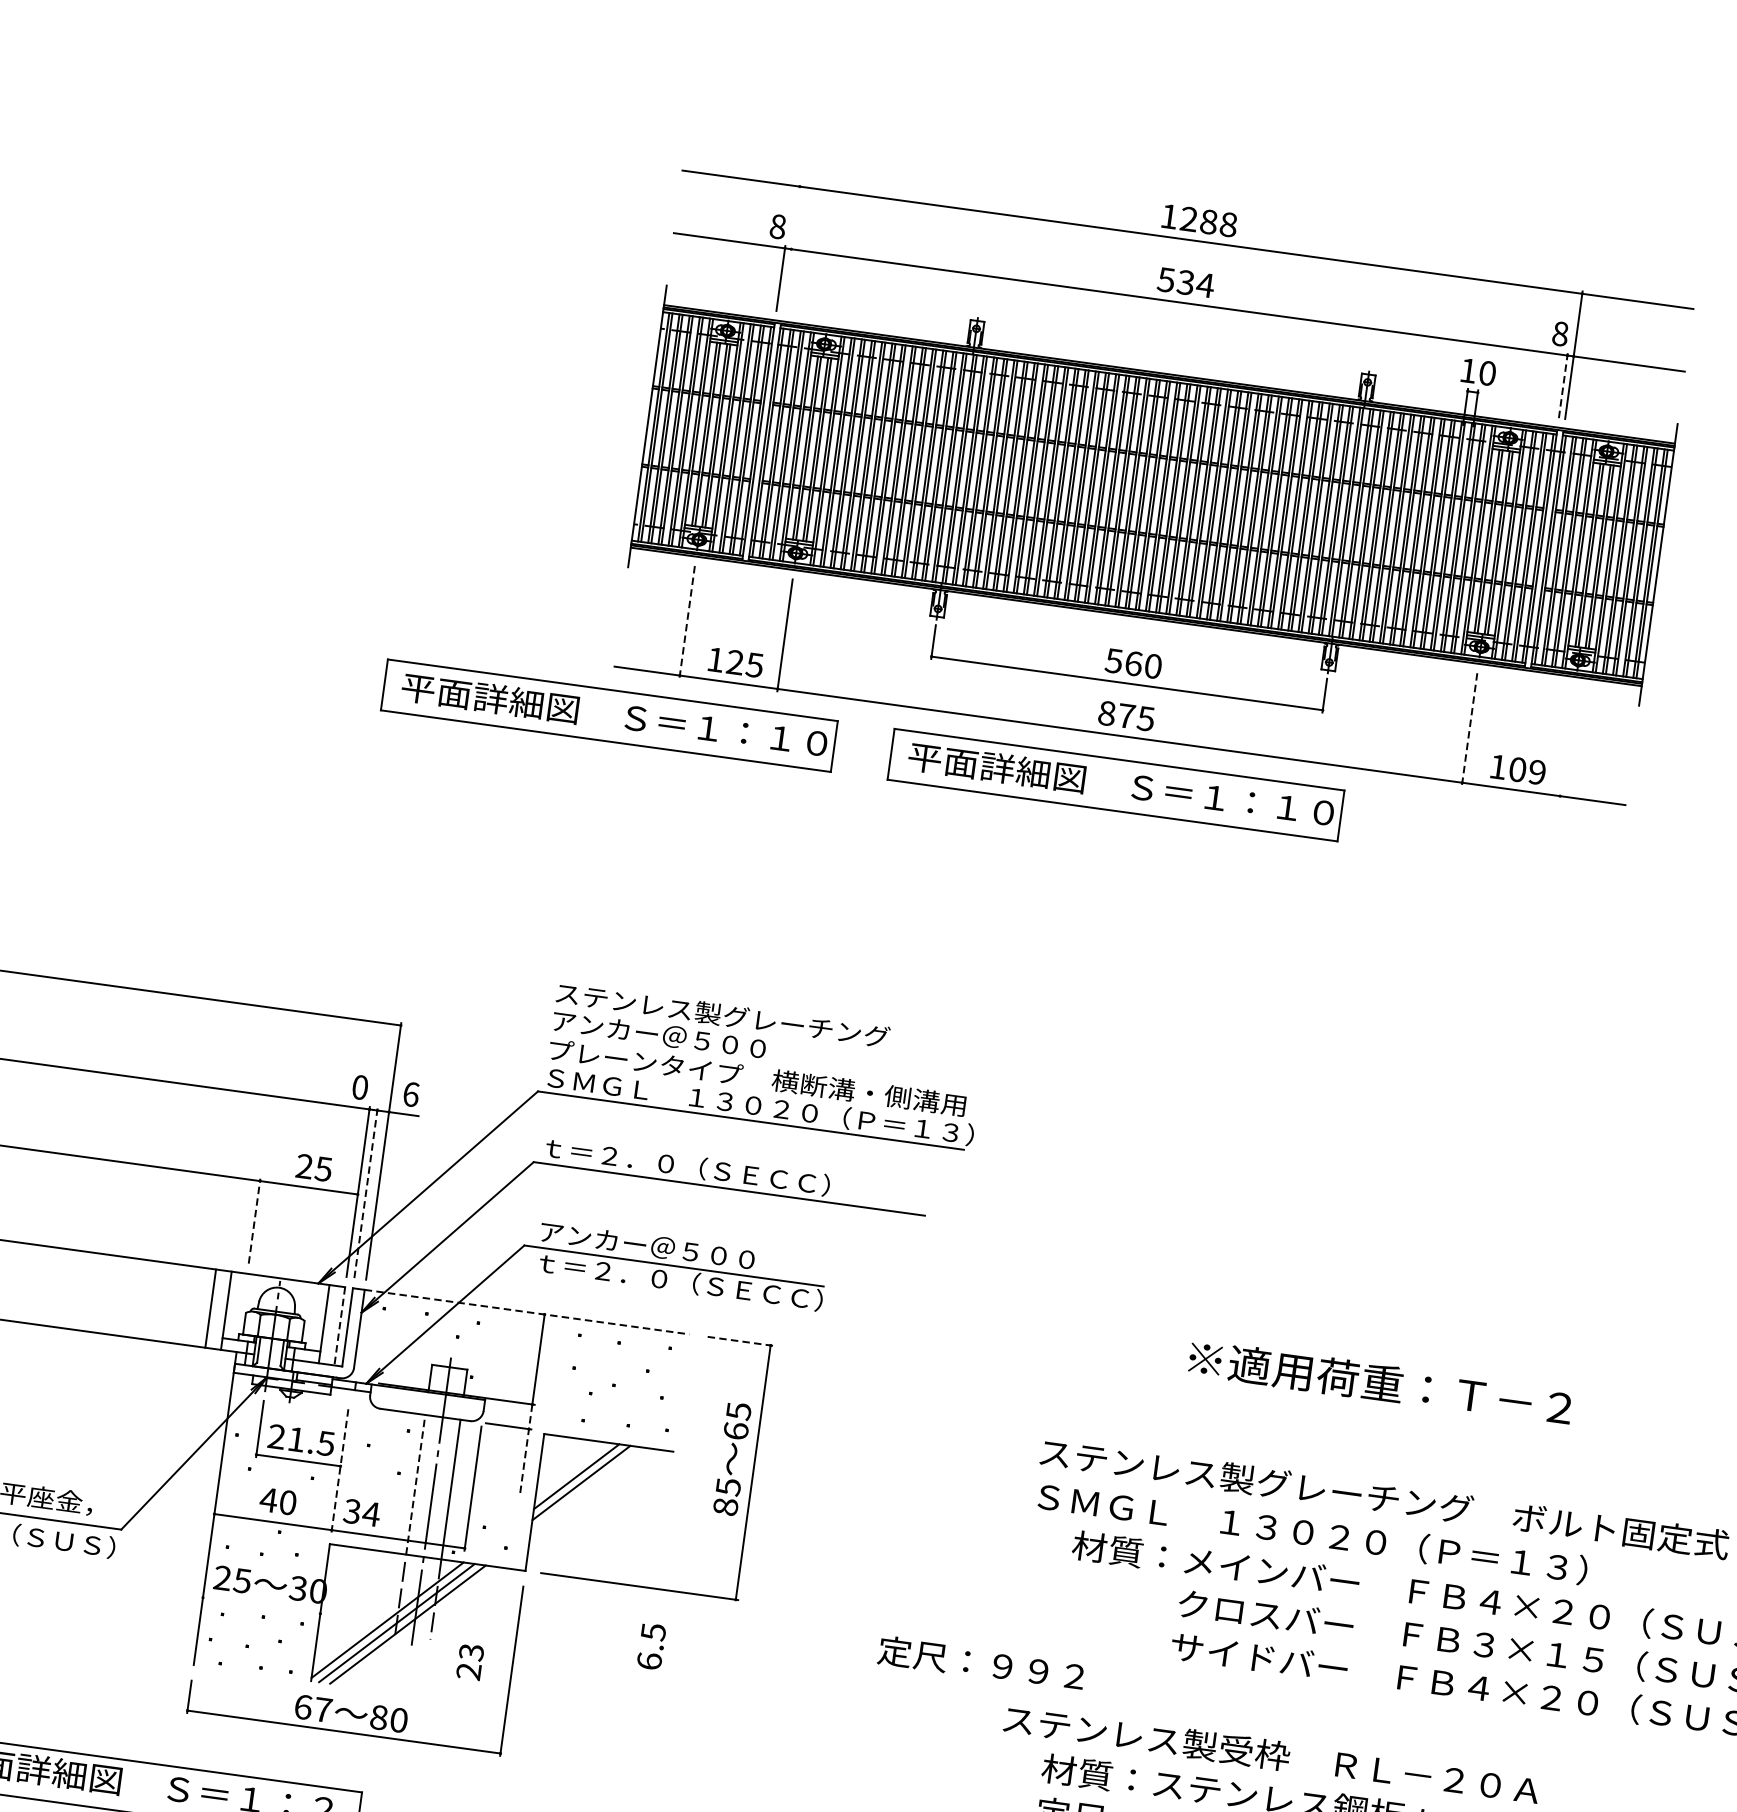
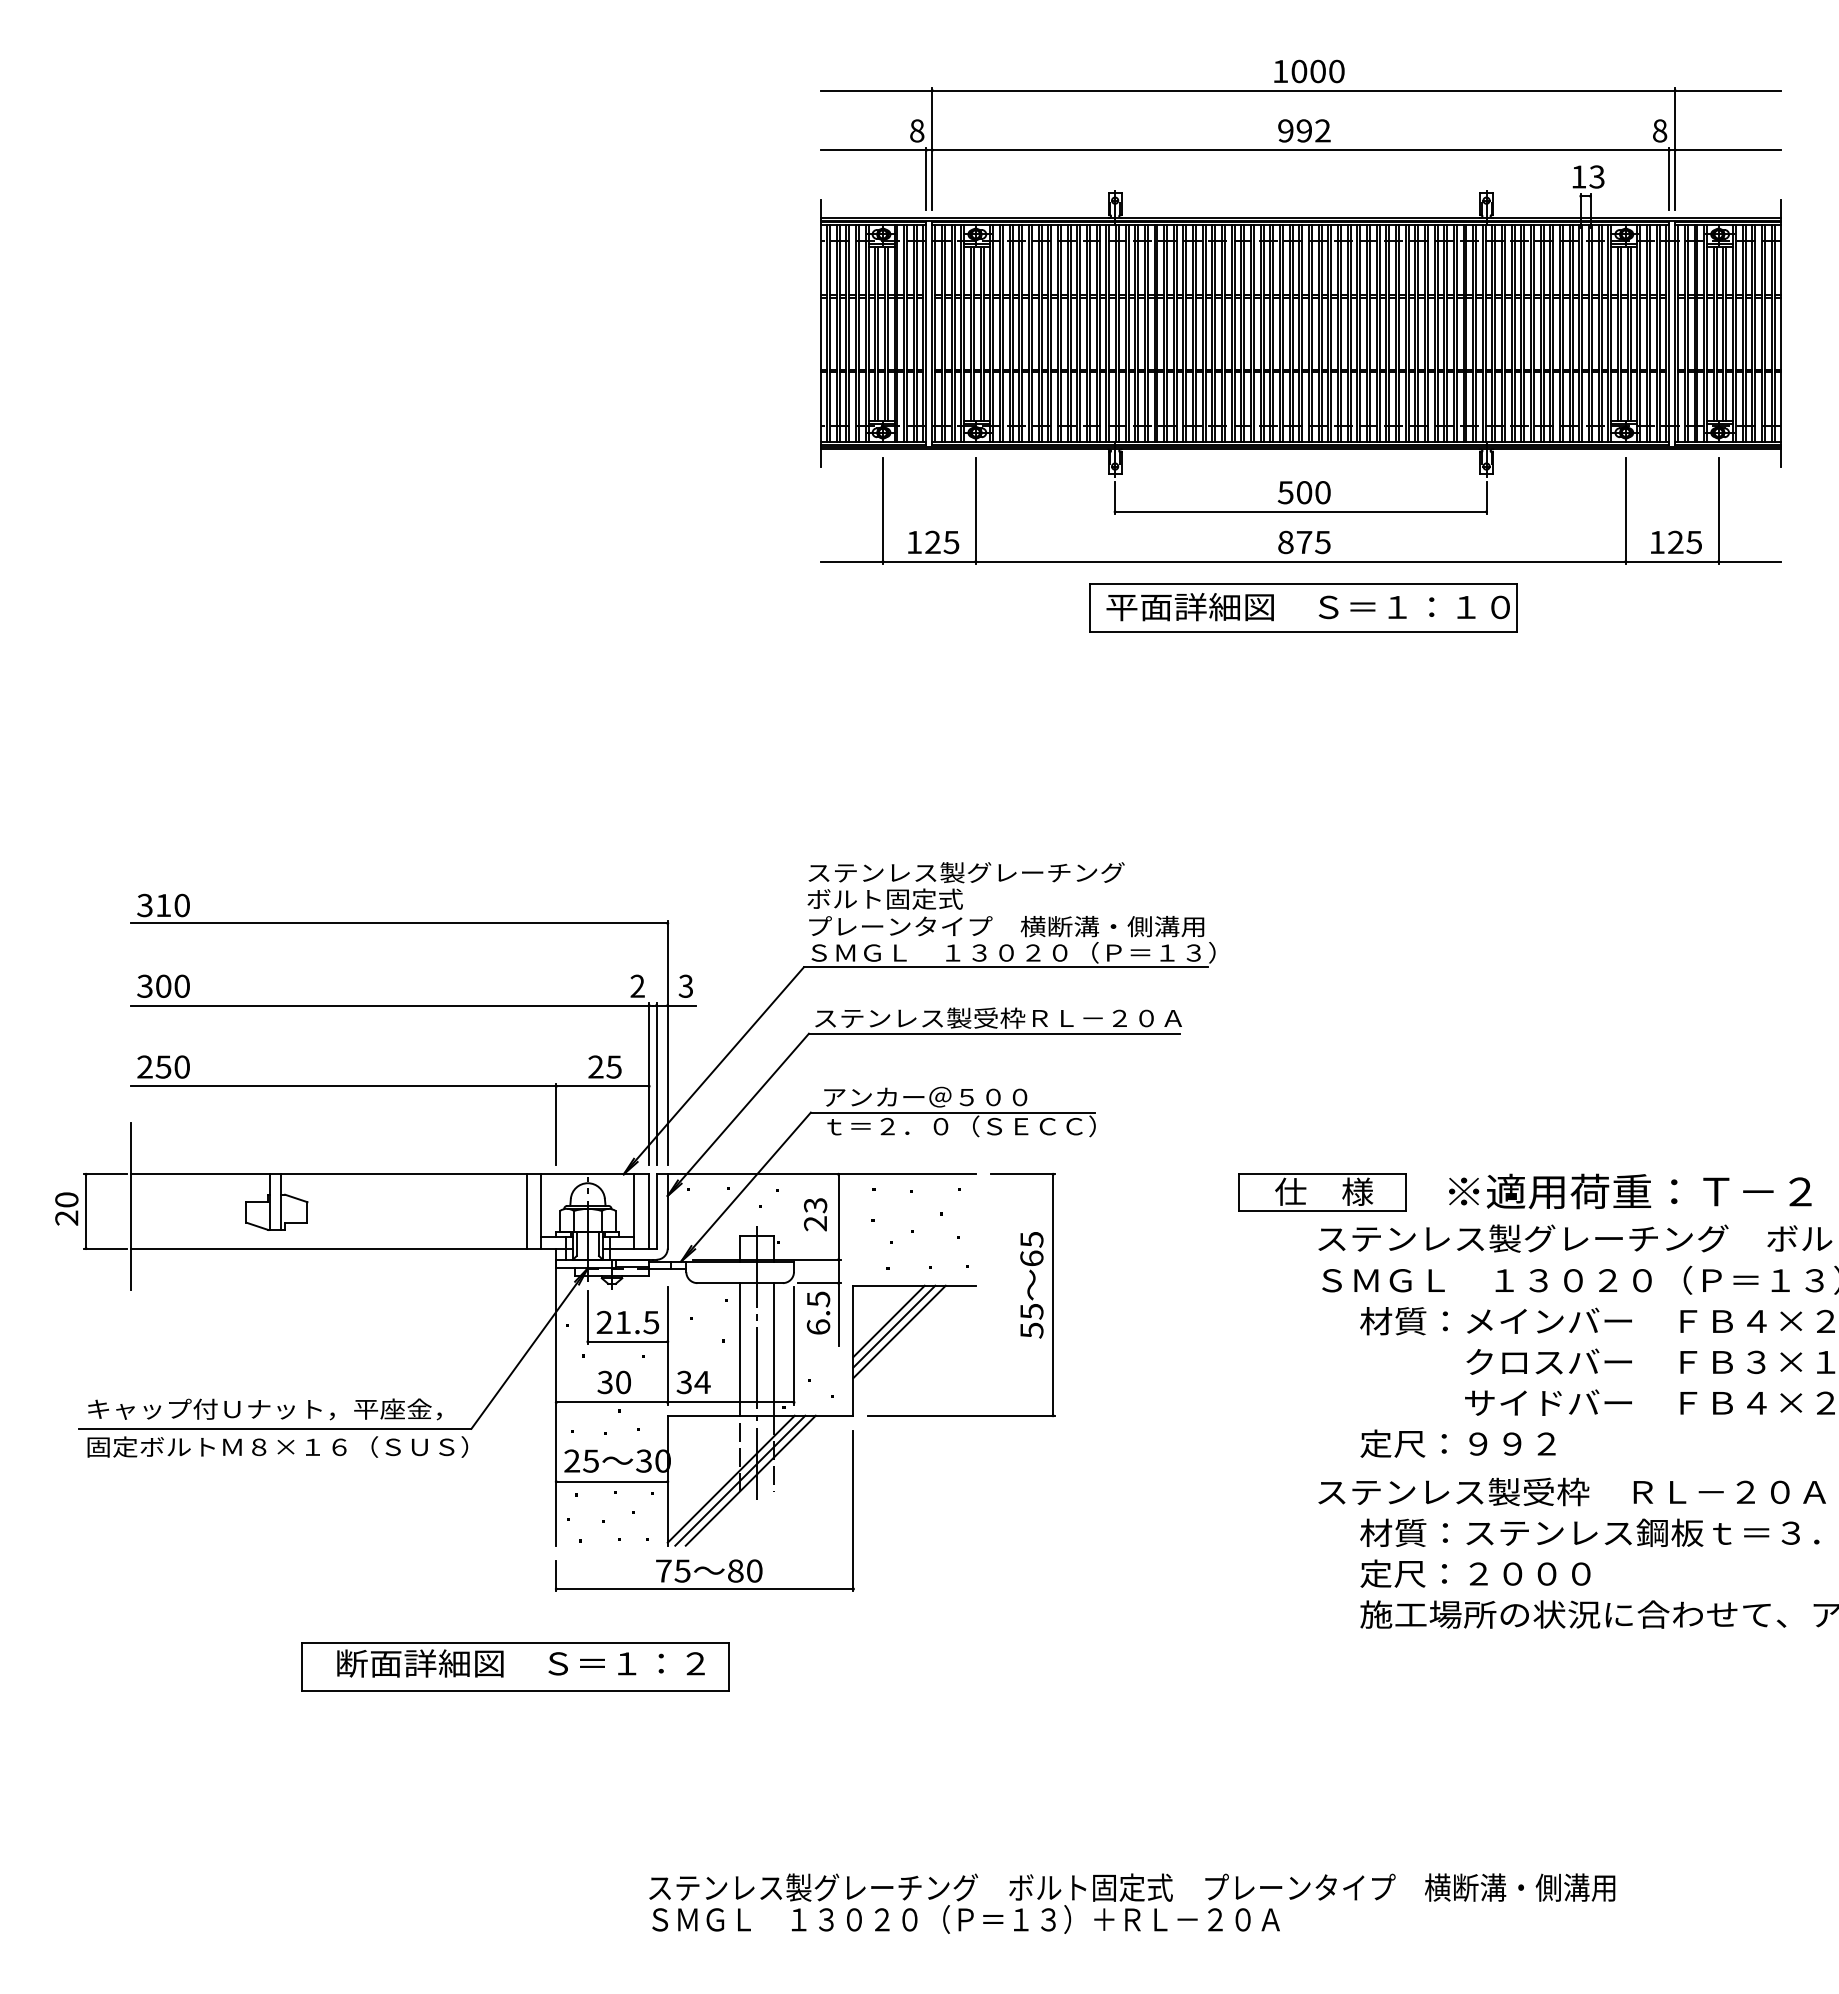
text: (1208, 221) -> (1317, 71), 1288 -> 1000
line: (791, 247) -> (932, 148), added
text: (1186, 282) -> (1304, 130), 534 -> 992
text: (1487, 372) -> (1596, 176), 10 -> 13
line: (1563, 385) -> (1669, 178), dashed -> solid
line: (687, 622) -> (883, 511), dashed -> solid
text: (1133, 663) -> (1304, 492), 560 -> 500
part: (609, 715) -> (822, 607), removed
line: (1469, 729) -> (1625, 511), dashed -> solid
line: (1567, 742) -> (1718, 510), added
text: (1526, 771) -> (1684, 542), 109 -> 125
text: (658, 1034) -> (908, 898), アンカー＠５００ -> ボルト固定式
text: (360, 1086) -> (637, 985), 0 -> 2
text: (410, 1093) -> (685, 985), 6 -> 3
text: (735, 1173) -> (998, 1018), ｔ＝２．０（ＳＥＣＣ） -> ステンレス製受枠ＲＬ－２０Ａ
line: (365, 1193) -> (656, 1084), dashed -> solid
line: (254, 1220) -> (556, 1123), dashed -> solid
line: (527, 1312) -> (822, 1174), dashed -> solid
line: (340, 1326) -> (649, 1211), dashed -> solid
line: (738, 1341) -> (1022, 1174), dashed -> solid
text: (1380, 1383) -> (1630, 1191), moved
part: (1051, 1403) -> (1322, 1192), added
line: (525, 1450) -> (838, 1303), dashed -> solid
line: (339, 1470) -> (667, 1345), dashed -> solid
line: (416, 1483) -> (740, 1348), dashed -> solid
line: (586, 1488) -> (899, 1331), added
text: (269, 1500) -> (605, 1382), 40 -> 30
text: (725, 1506) -> (1031, 1330), 85 -> 55
line: (261, 1605) -> (611, 1481), added
text: (651, 1645) -> (818, 1312), moved
text: (470, 1661) -> (815, 1214), moved
text: (980, 1663) -> (1457, 1443), moved
text: (313, 1708) -> (673, 1570), 67 -> 75

